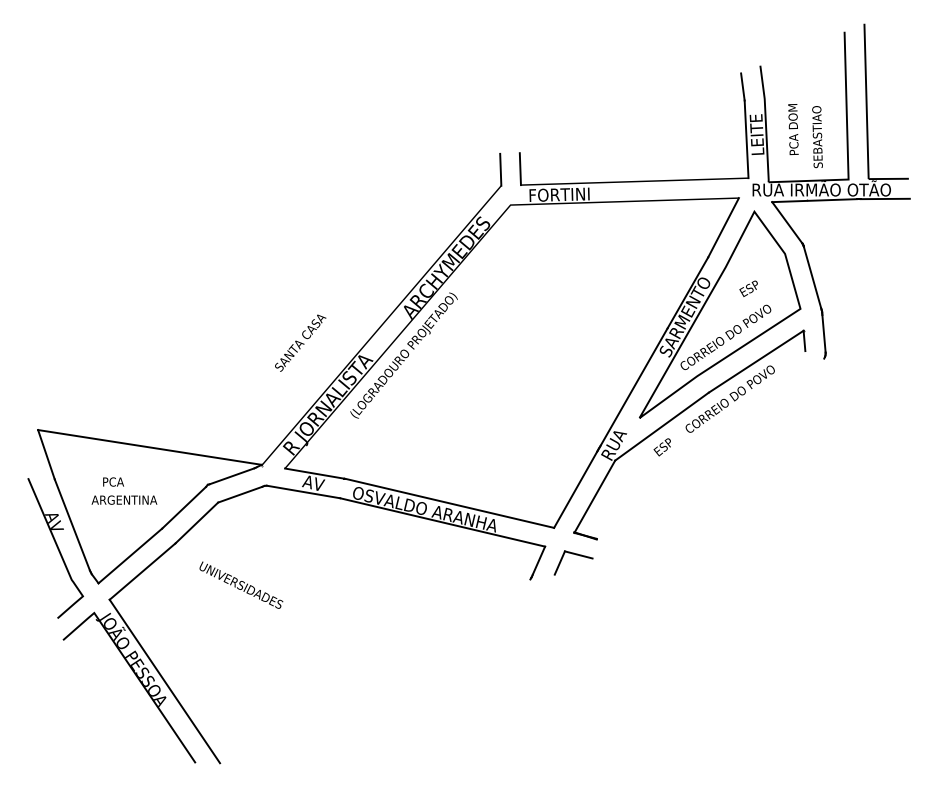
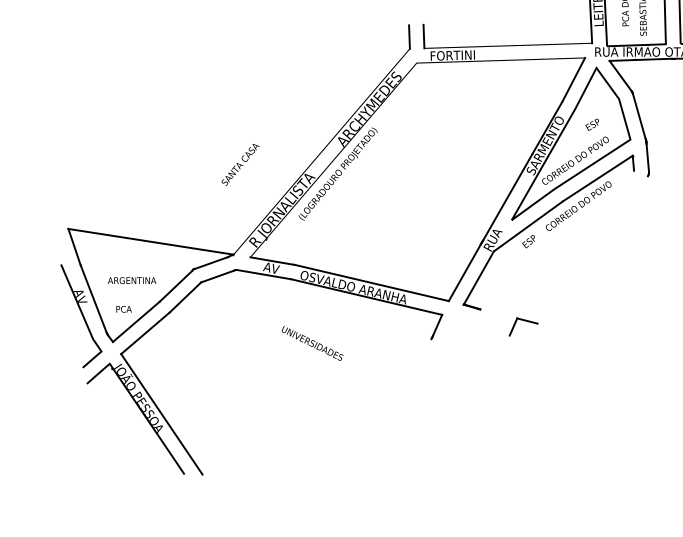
text: (300, 342) -> (240, 164), moved
text: (113, 481) -> (124, 308), moved
part: (576, 555) -> (525, 321), moved
text: (241, 584) -> (312, 342), moved

